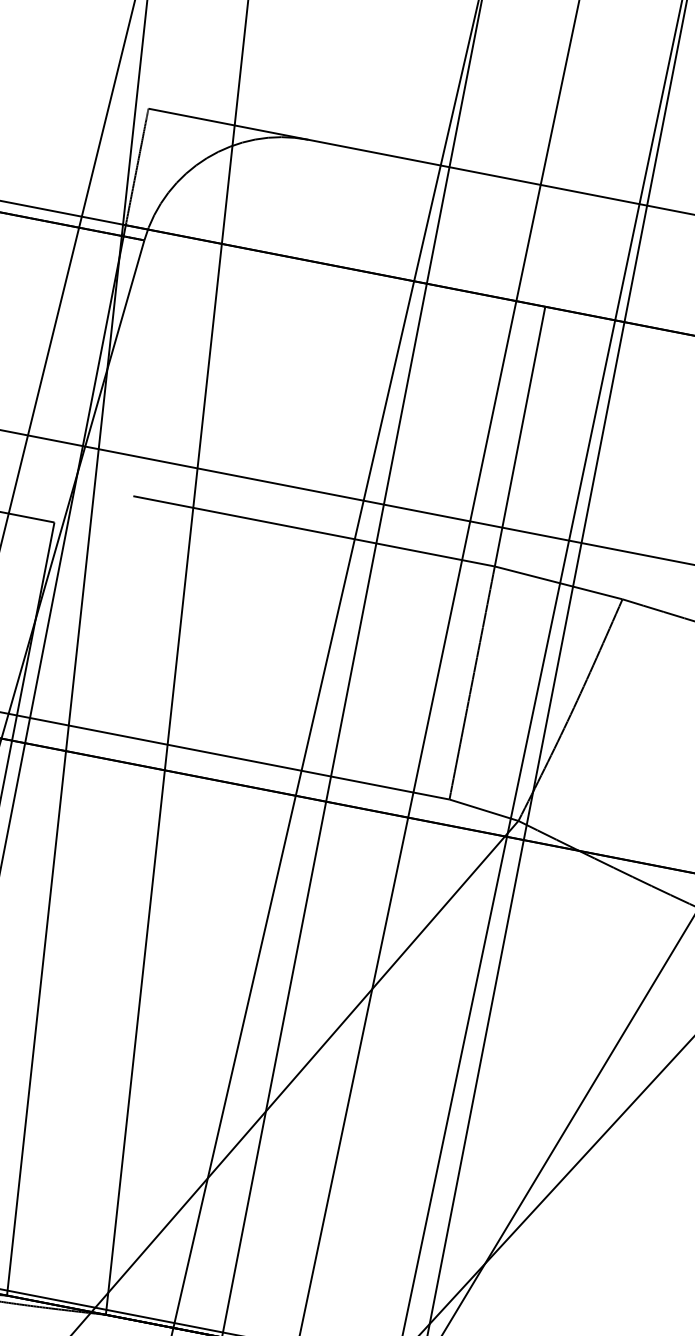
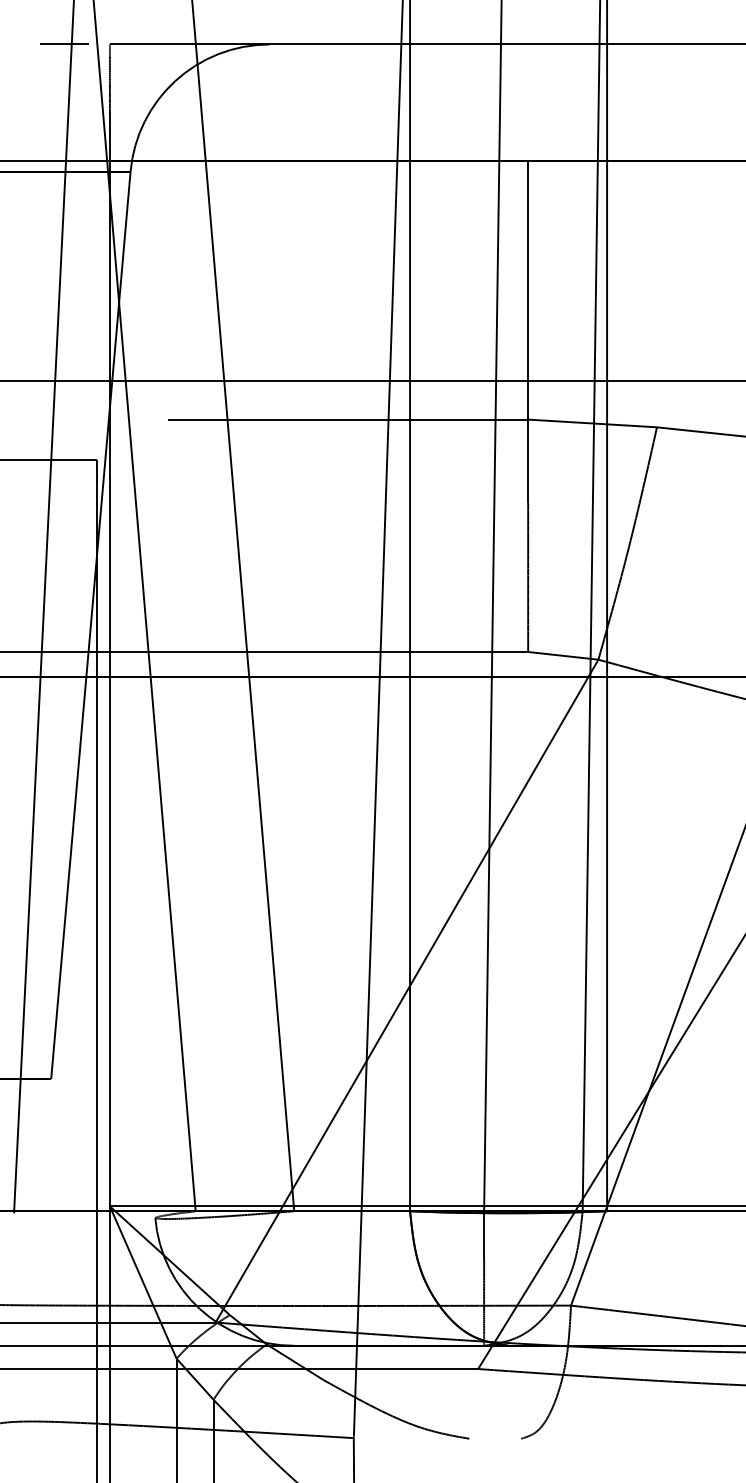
line: (101, 99) -> (63, 44), added

